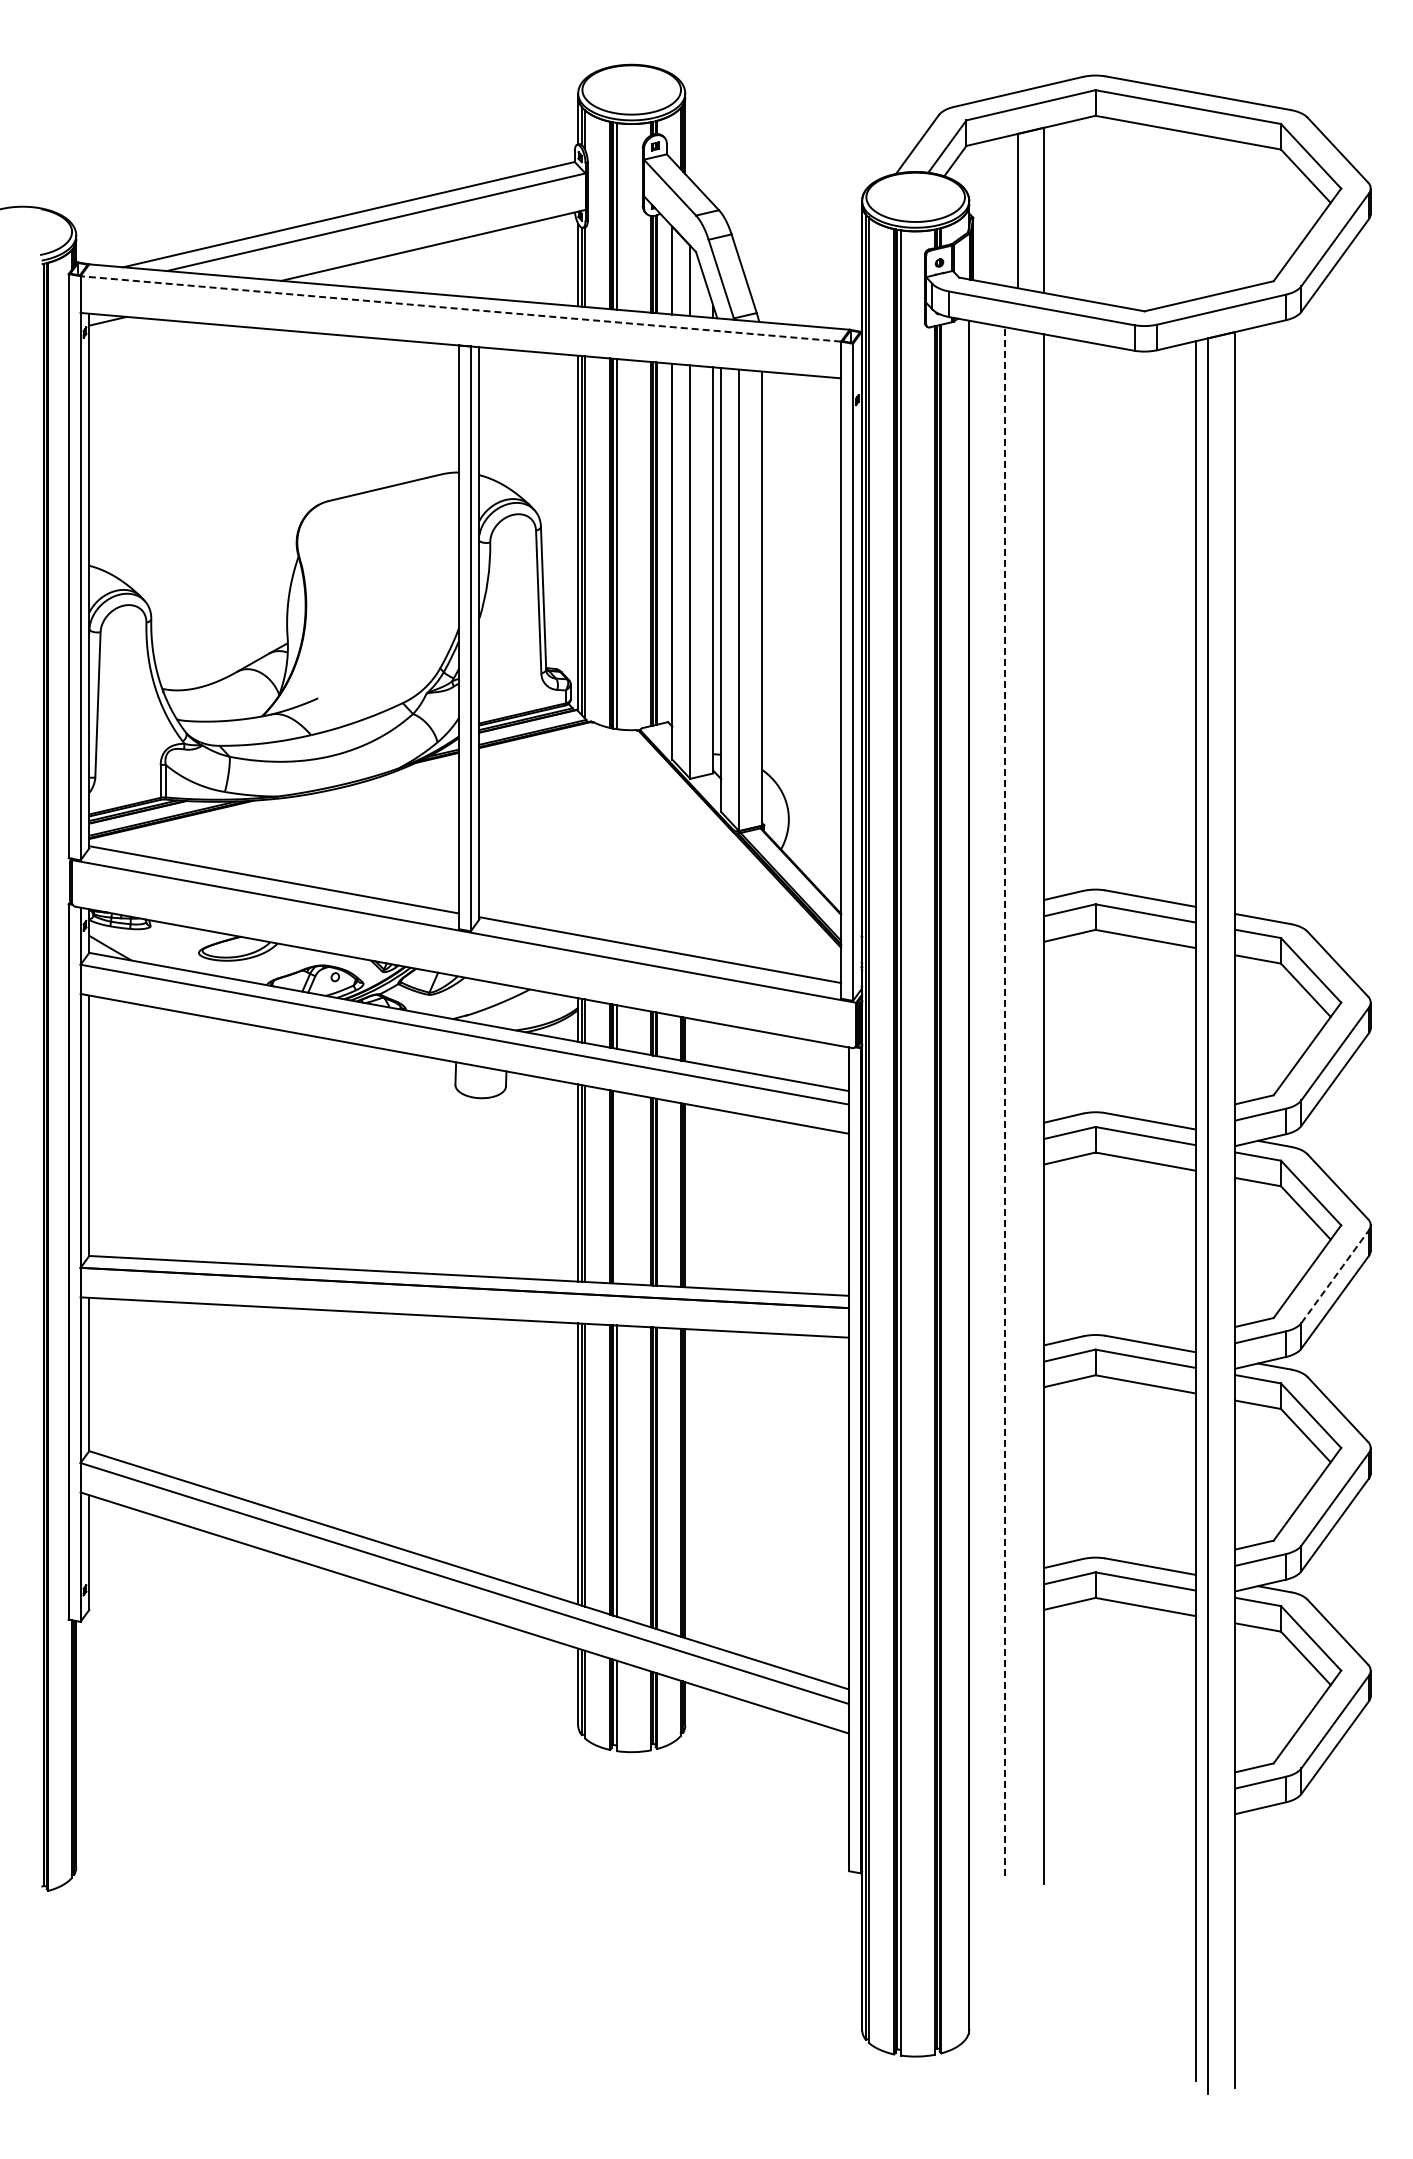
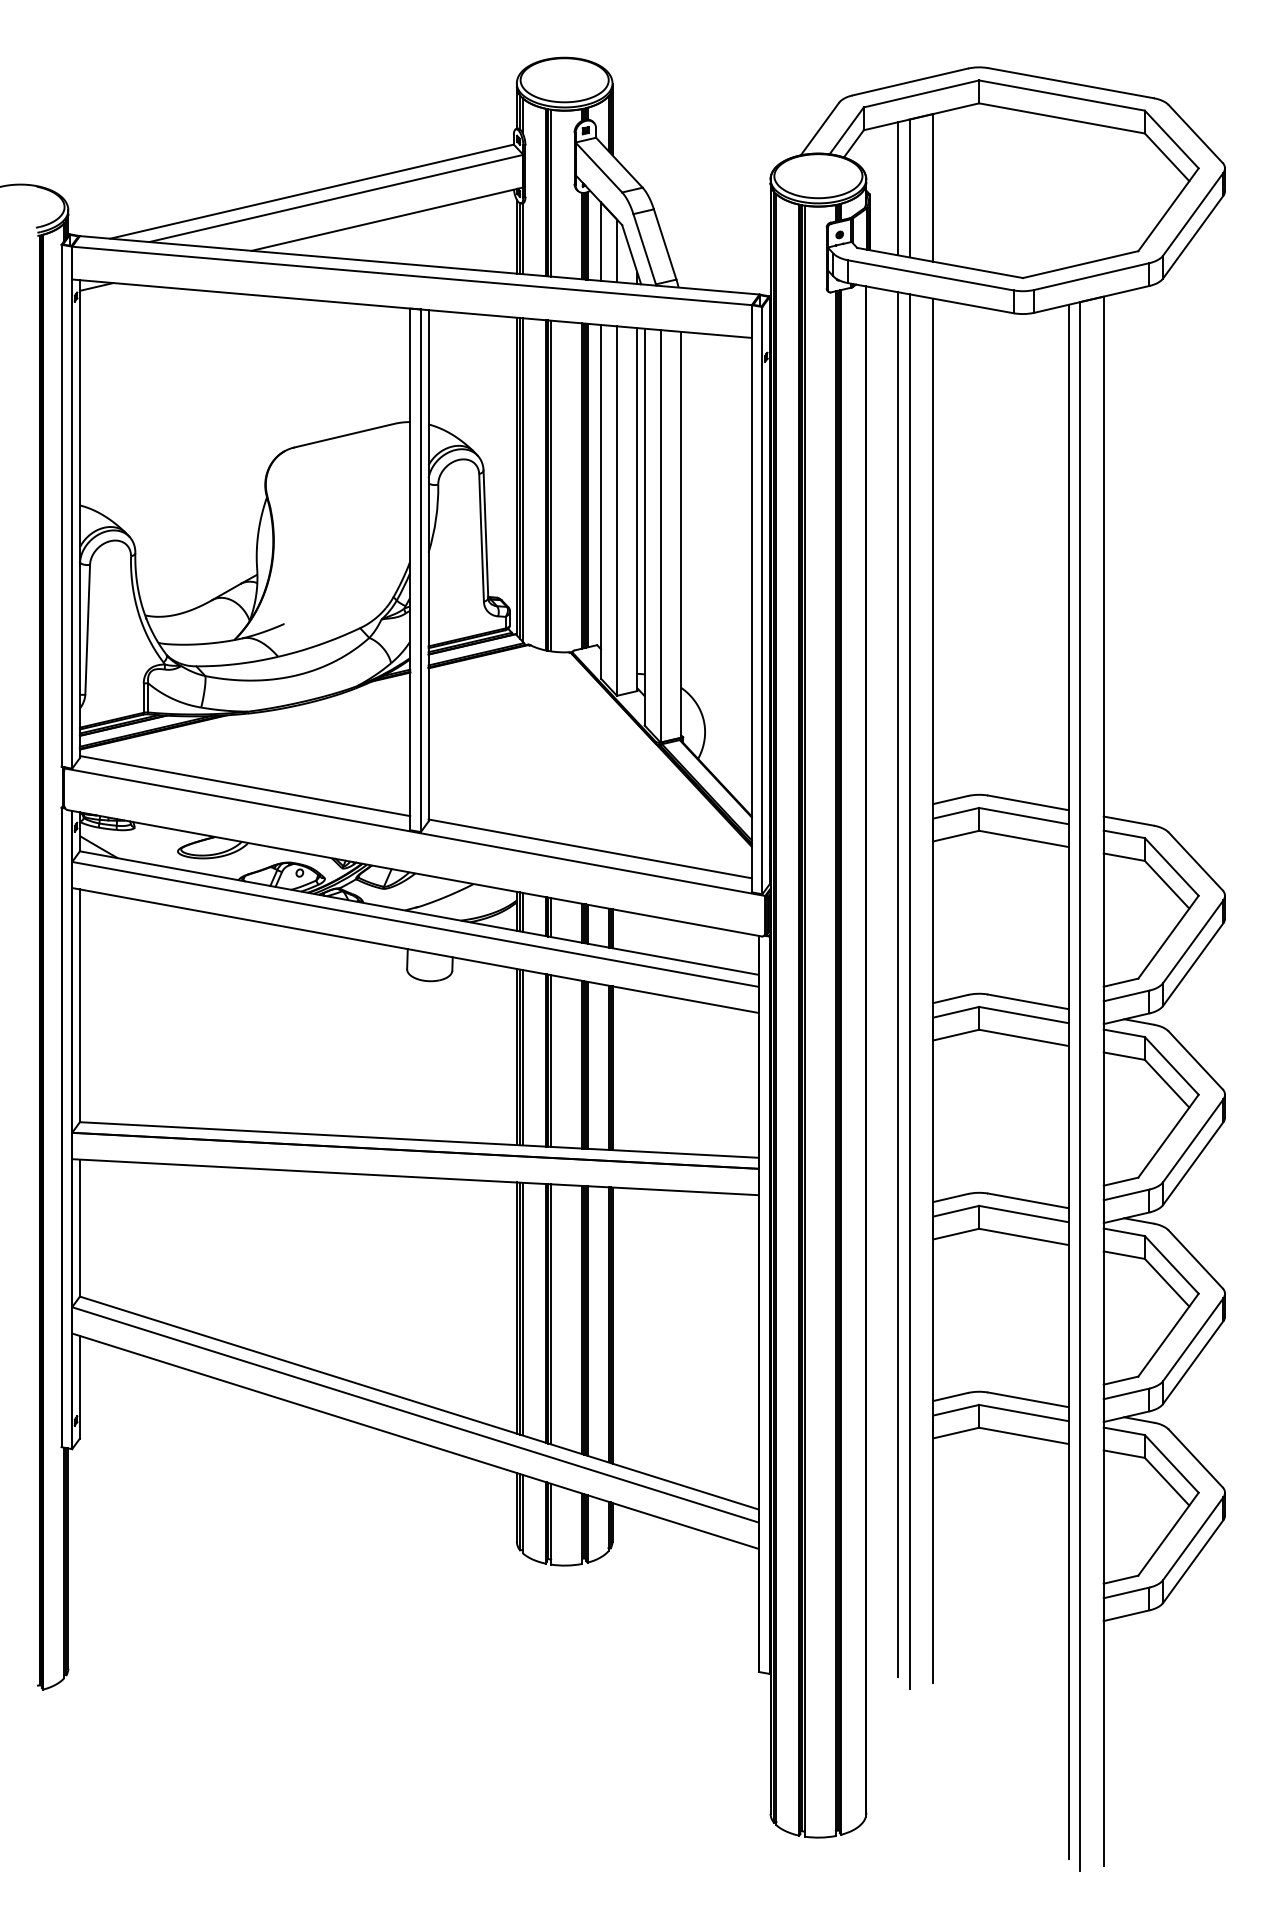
line: (1005, 210) -> (898, 187), added
line: (460, 308) -> (411, 275), dashed -> solid
line: (1005, 1101) -> (898, 984), dashed -> solid
line: (1017, 1109) -> (909, 991), added
line: (616, 1187) -> (551, 1061), added
line: (1335, 1276) -> (1193, 1140), dashed -> solid

